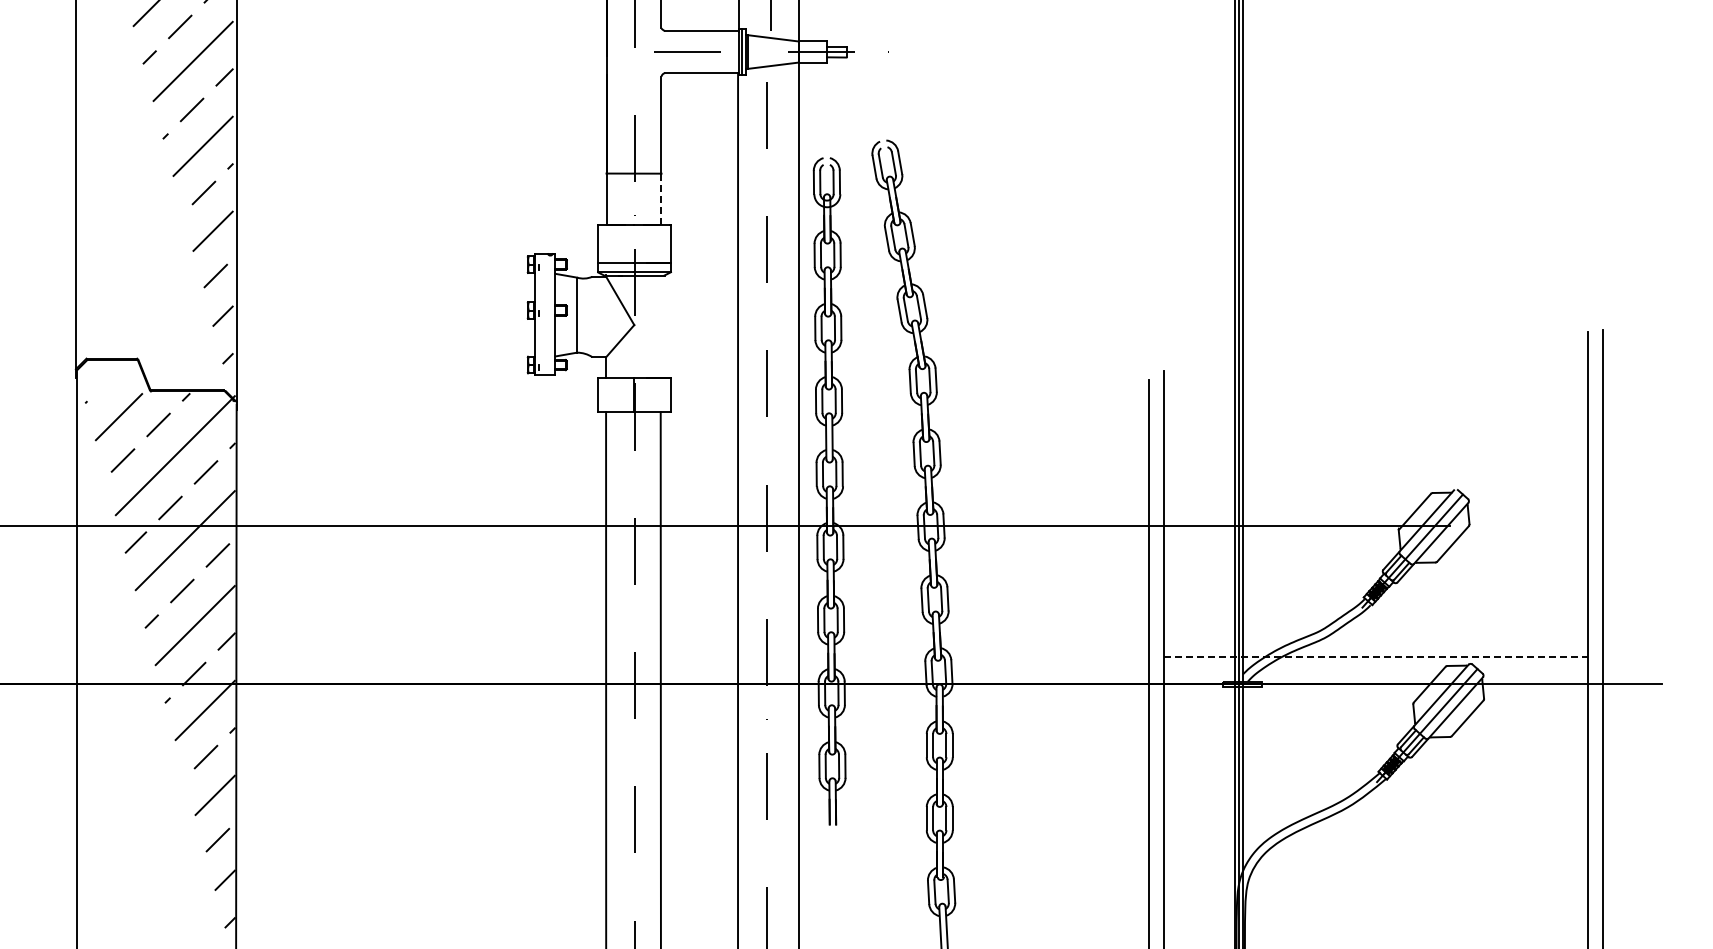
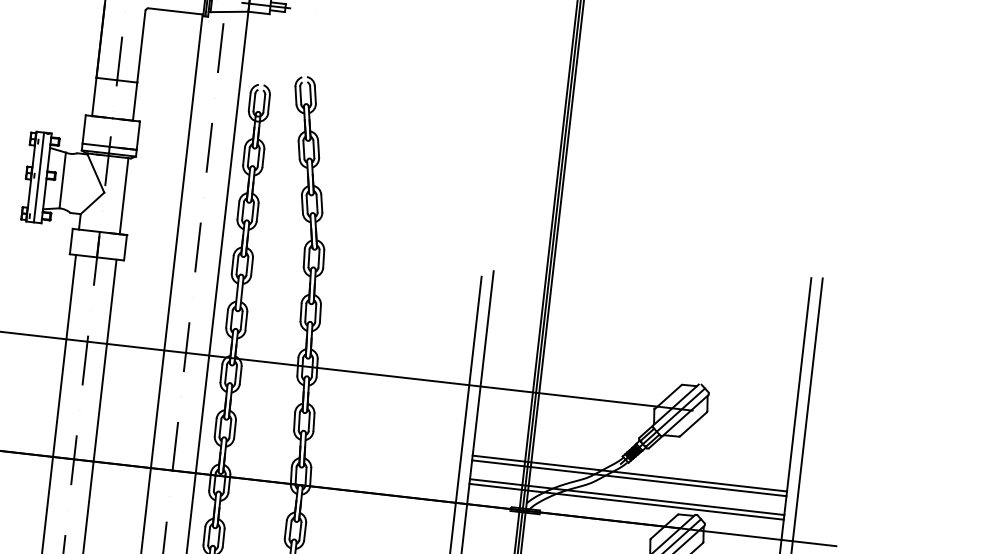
line: (661, 199) -> (135, 101), dashed -> solid
line: (545, 314) -> (39, 177), added
line: (661, 326) -> (124, 196), added
line: (1375, 619) -> (629, 473), added
line: (1375, 625) -> (629, 478), added
line: (1375, 650) -> (626, 496), added
line: (1375, 657) -> (626, 502), dashed -> solid

